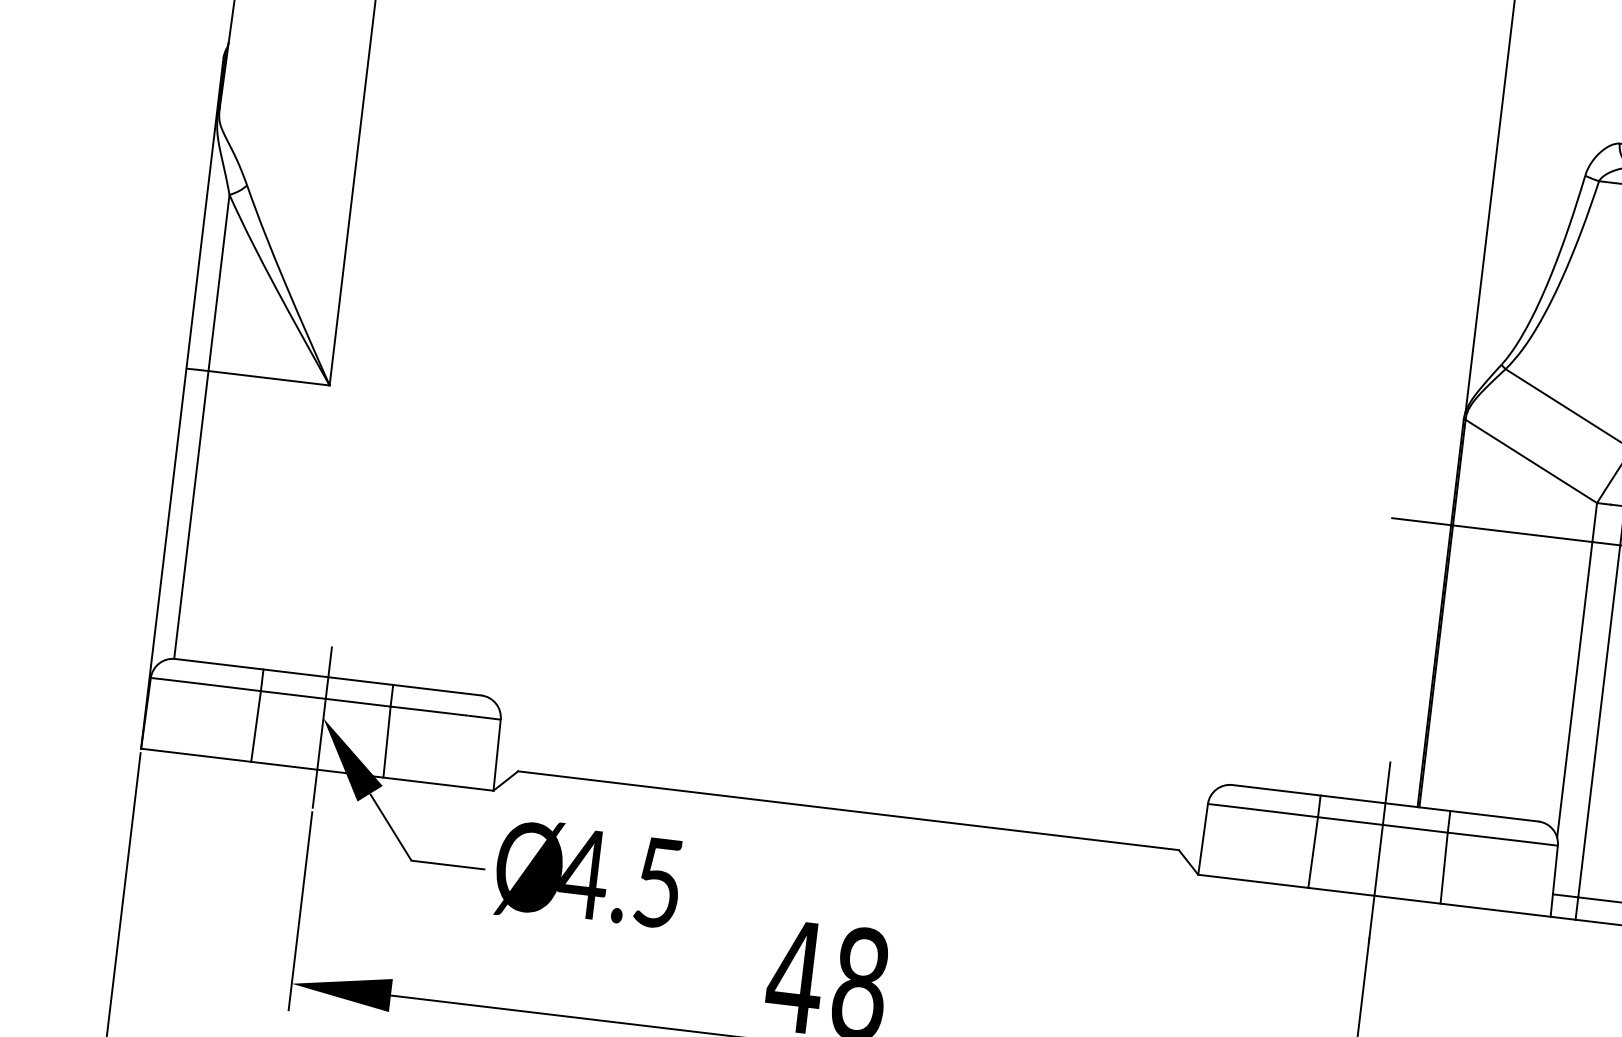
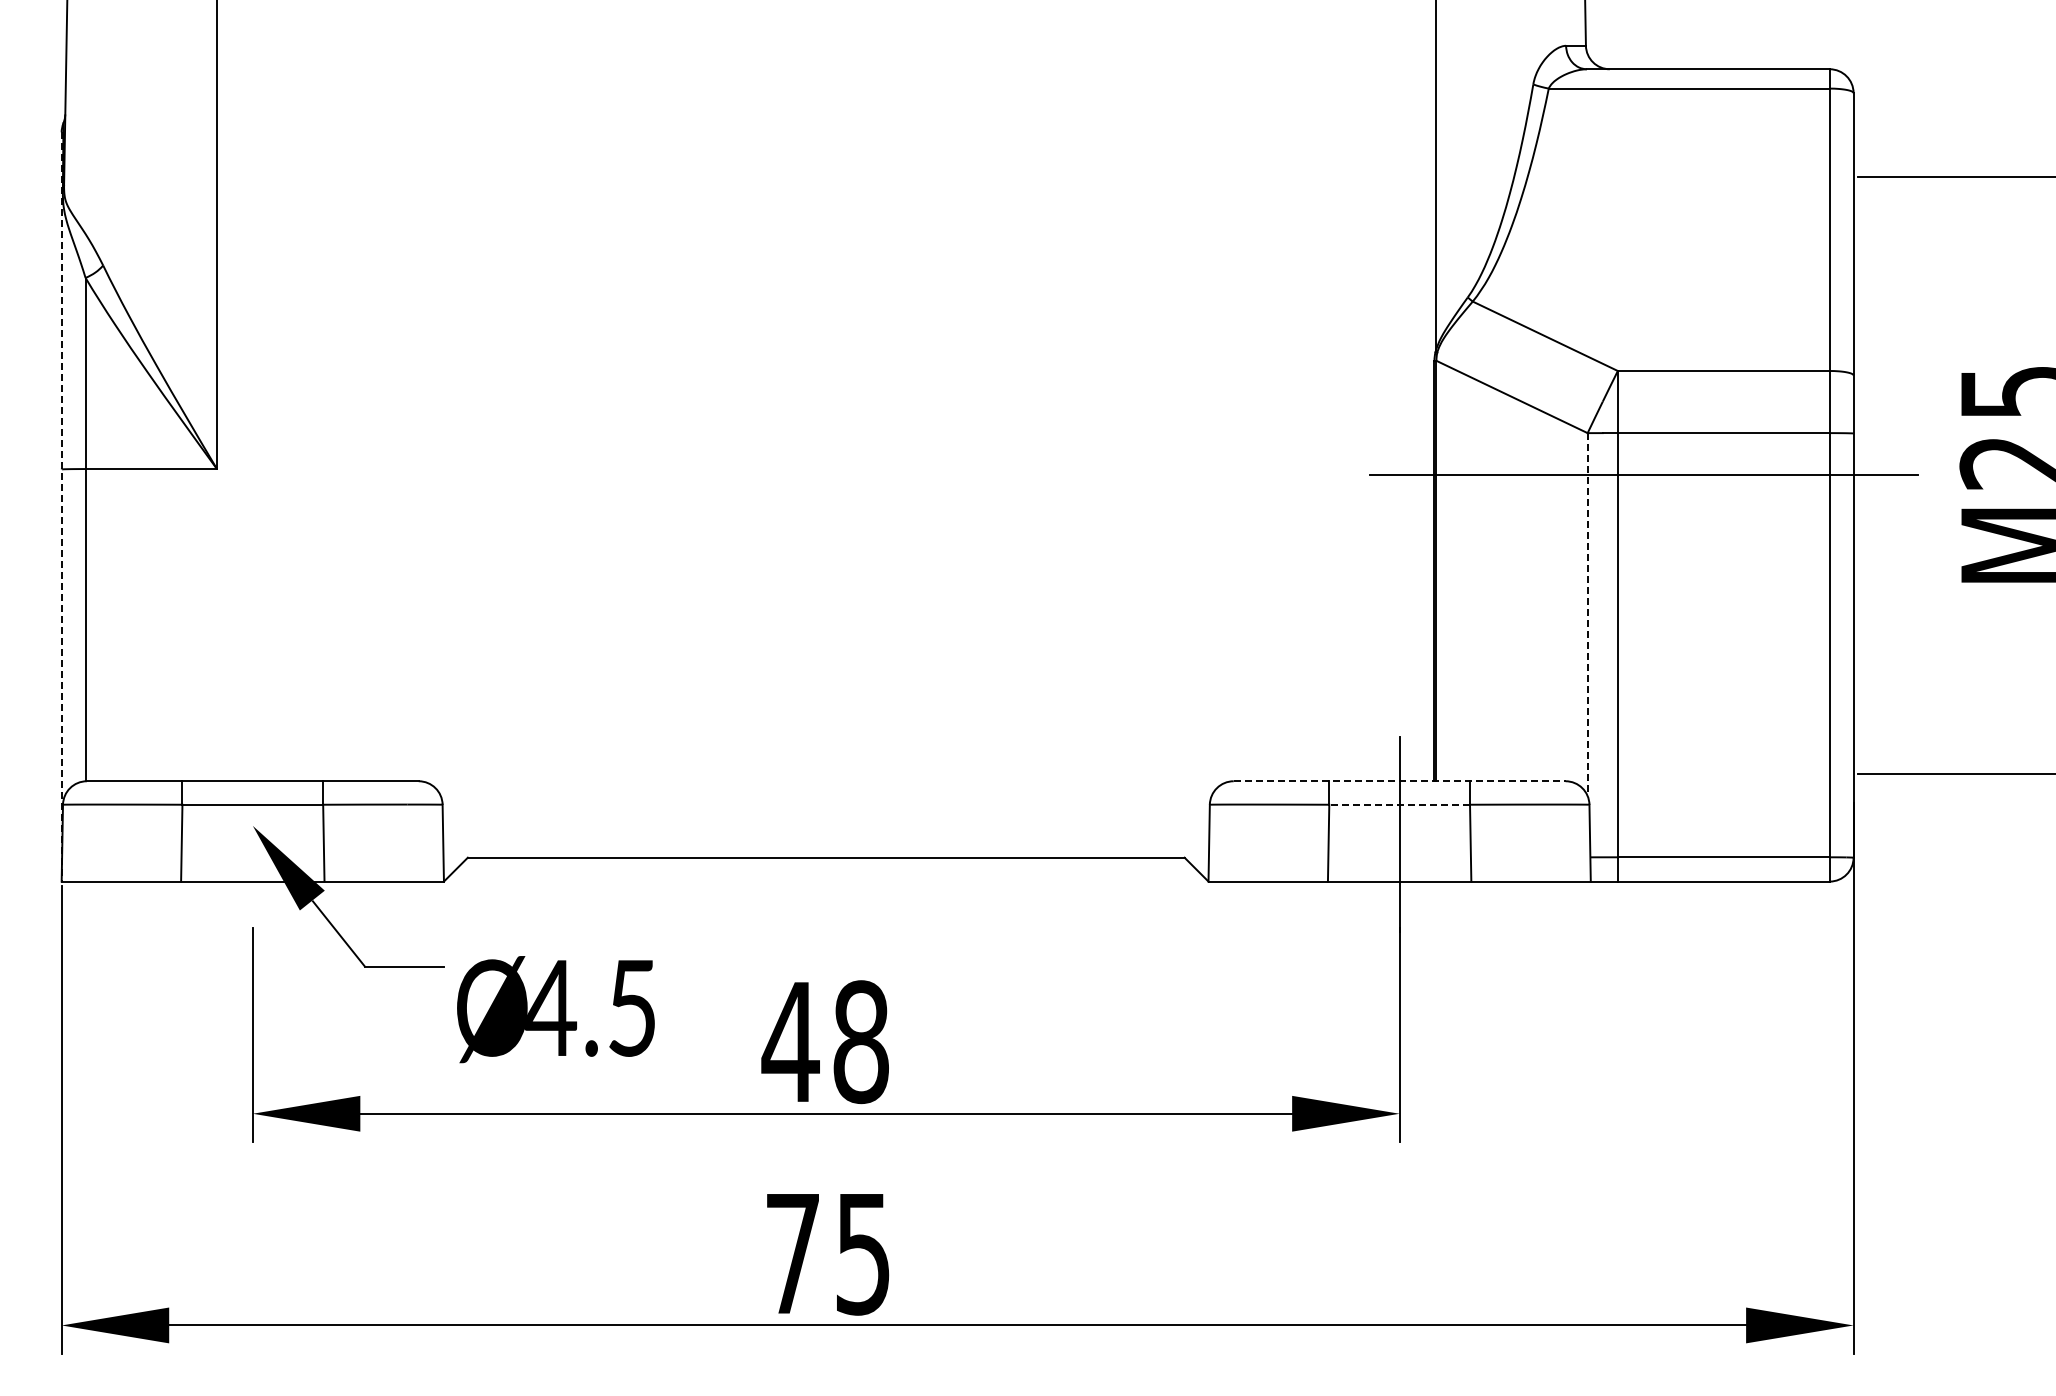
line: (182, 402) -> (61, 506), solid -> dashed
line: (1576, 671) -> (1587, 615), solid -> dashed
line: (322, 727) -> (252, 835), removed
line: (1385, 803) -> (1399, 781), solid -> dashed
line: (1382, 824) -> (1399, 804), solid -> dashed
text: (587, 875) -> (555, 1009), moved

